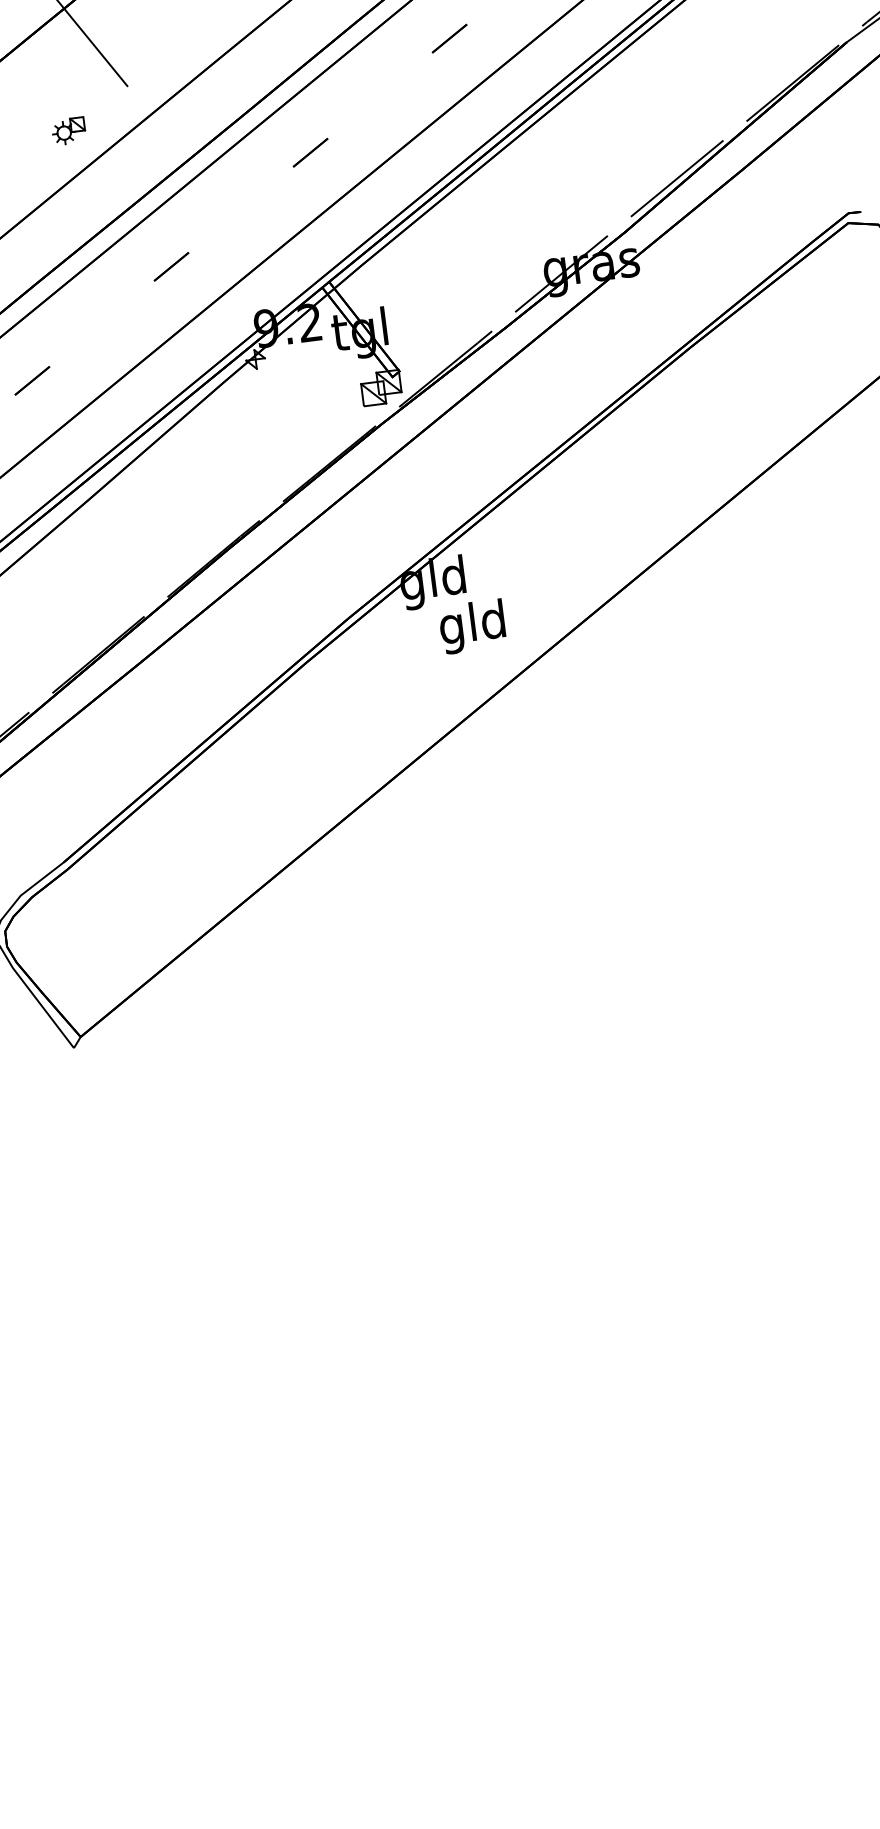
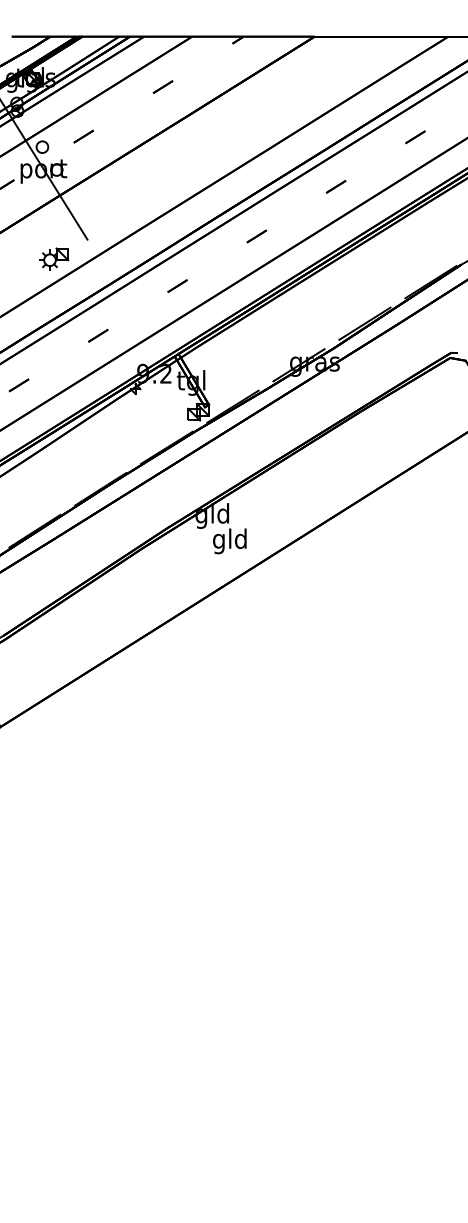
part: (69, 130) -> (54, 258), size x1.67

